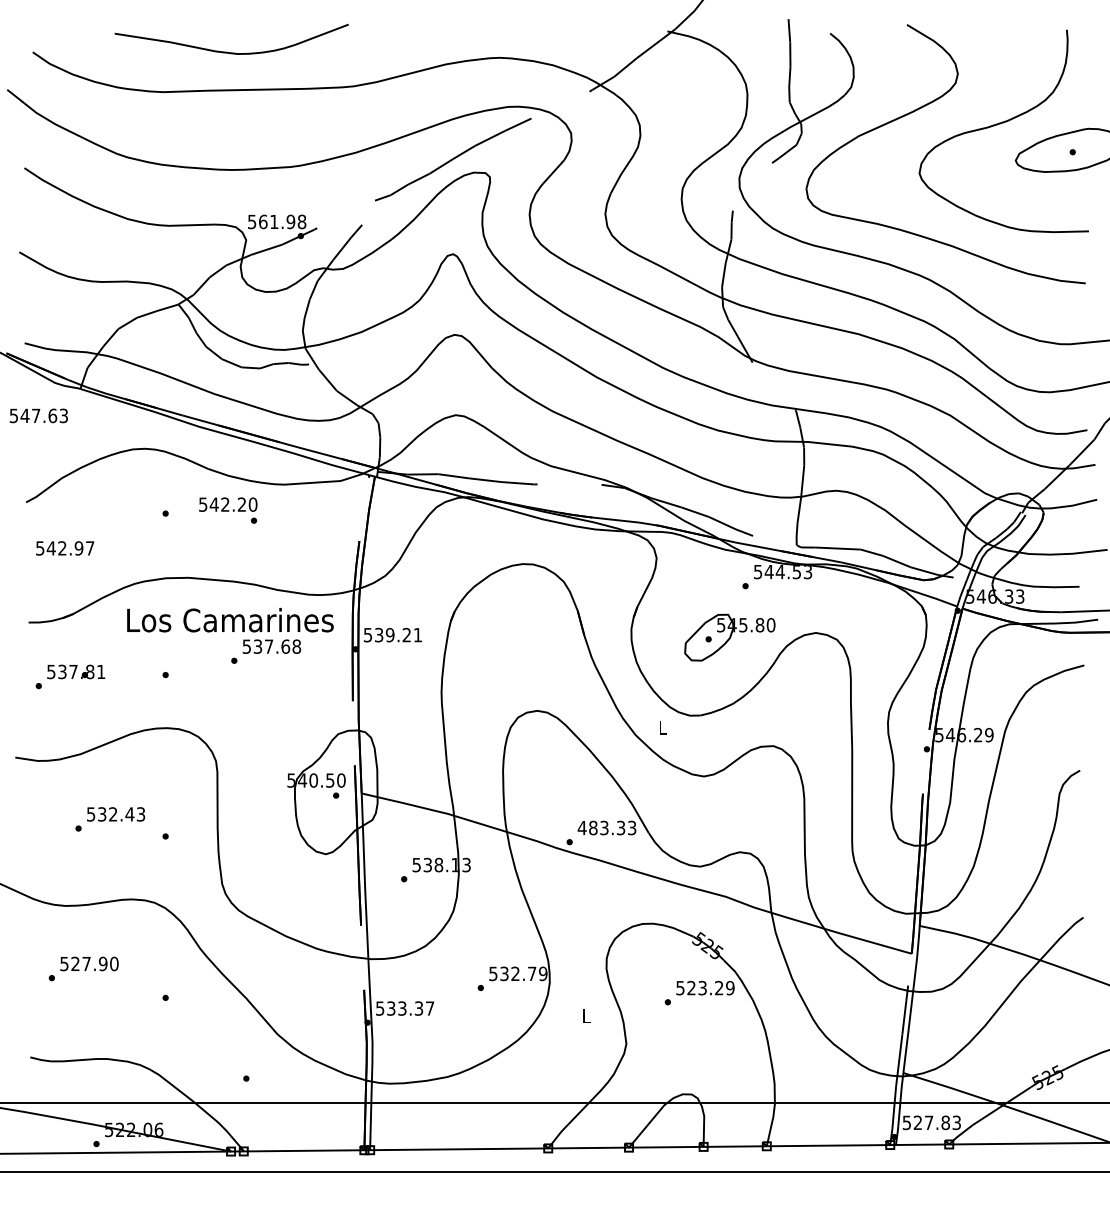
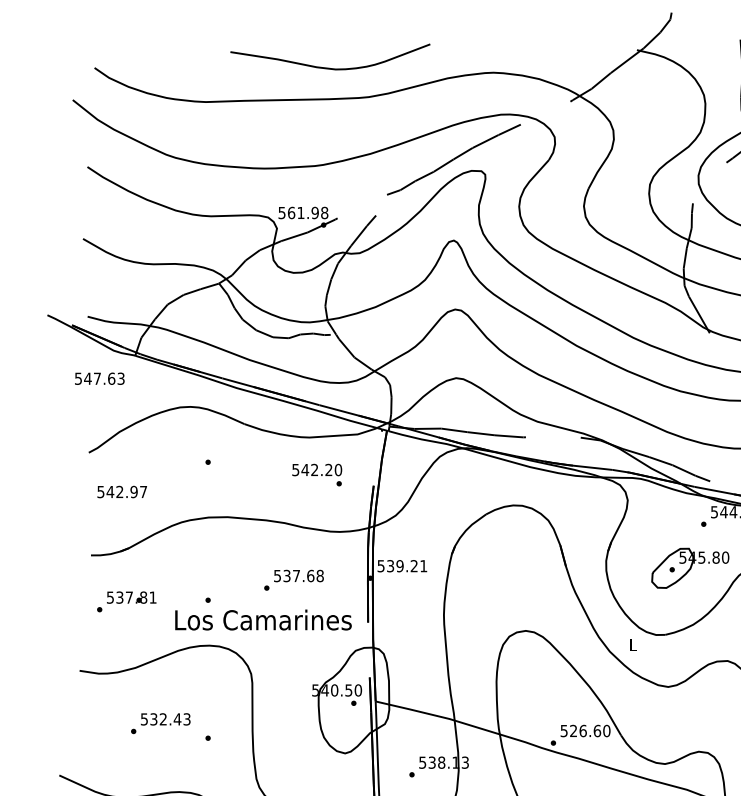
curve: (227, 51) -> (326, 67), moved
text: (228, 510) -> (317, 475), moved
text: (230, 620) -> (263, 620), moved
text: (606, 827) -> (584, 730), 483.33 -> 526.60

